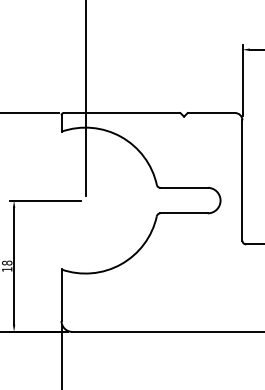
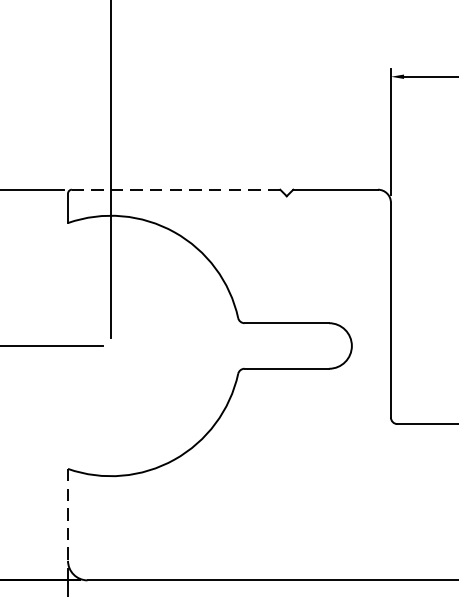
line: (121, 113) -> (175, 190), solid -> dashed
line: (61, 295) -> (68, 515), solid -> dashed

